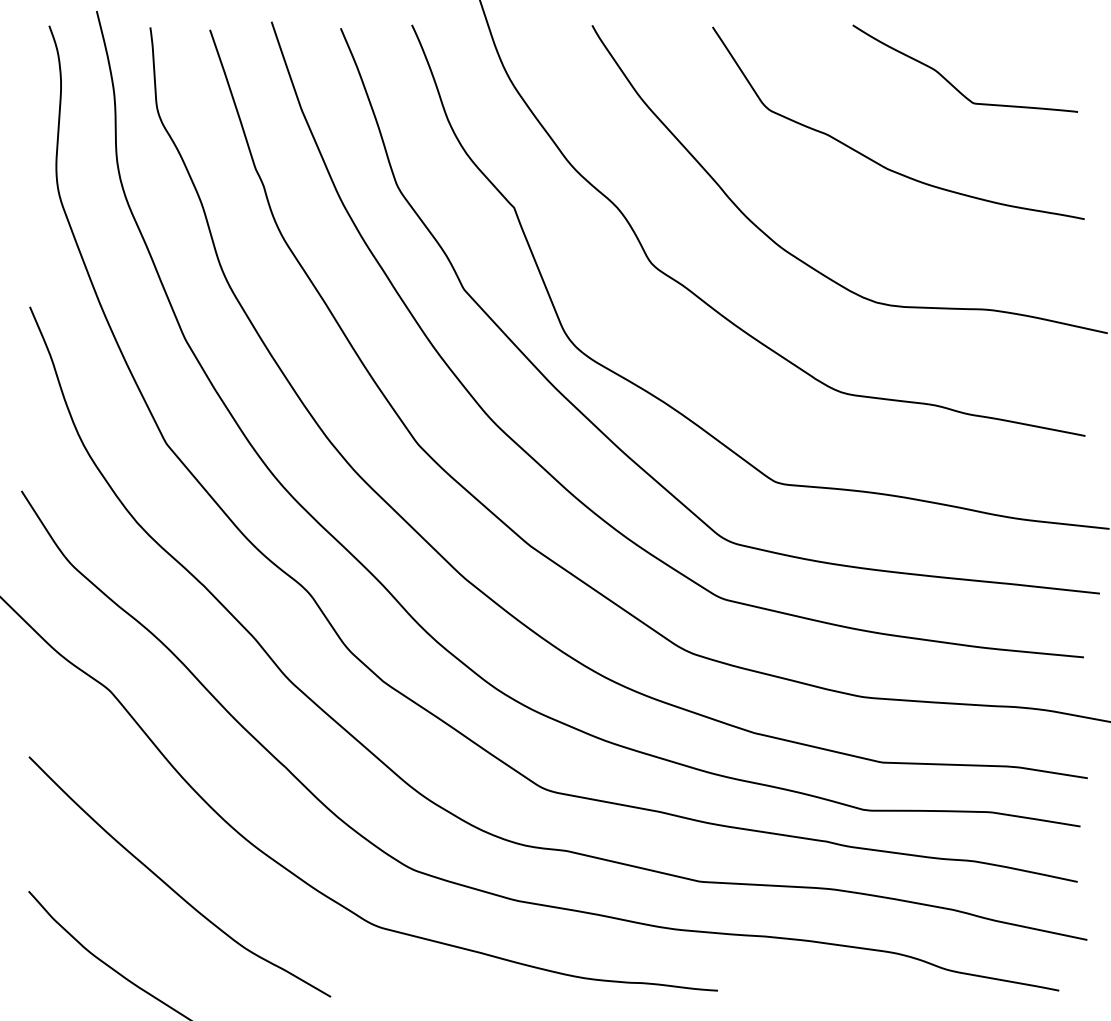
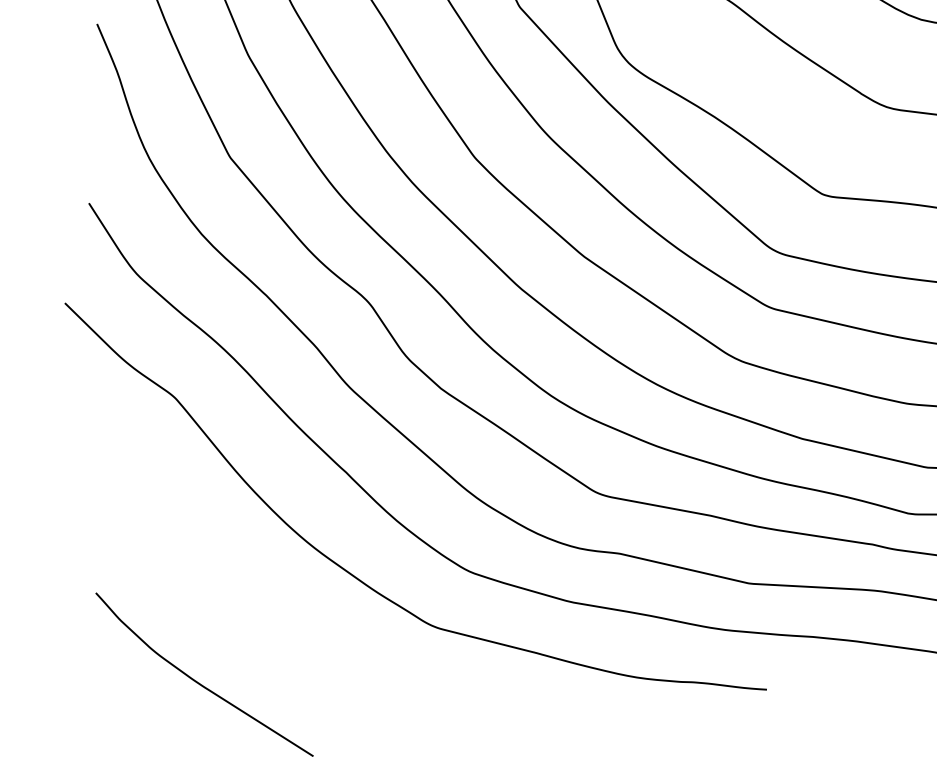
curve: (169, 885) -> (232, 587), removed

